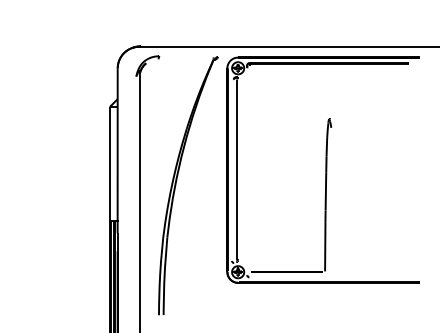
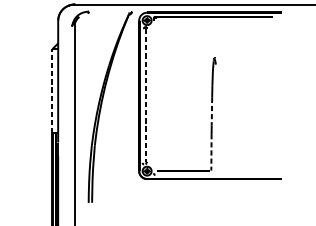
line: (109, 163) -> (52, 90), solid -> dashed
line: (237, 169) -> (146, 95), solid -> dashed
line: (325, 191) -> (211, 111), solid -> dashed
line: (325, 246) -> (211, 152), solid -> dashed

